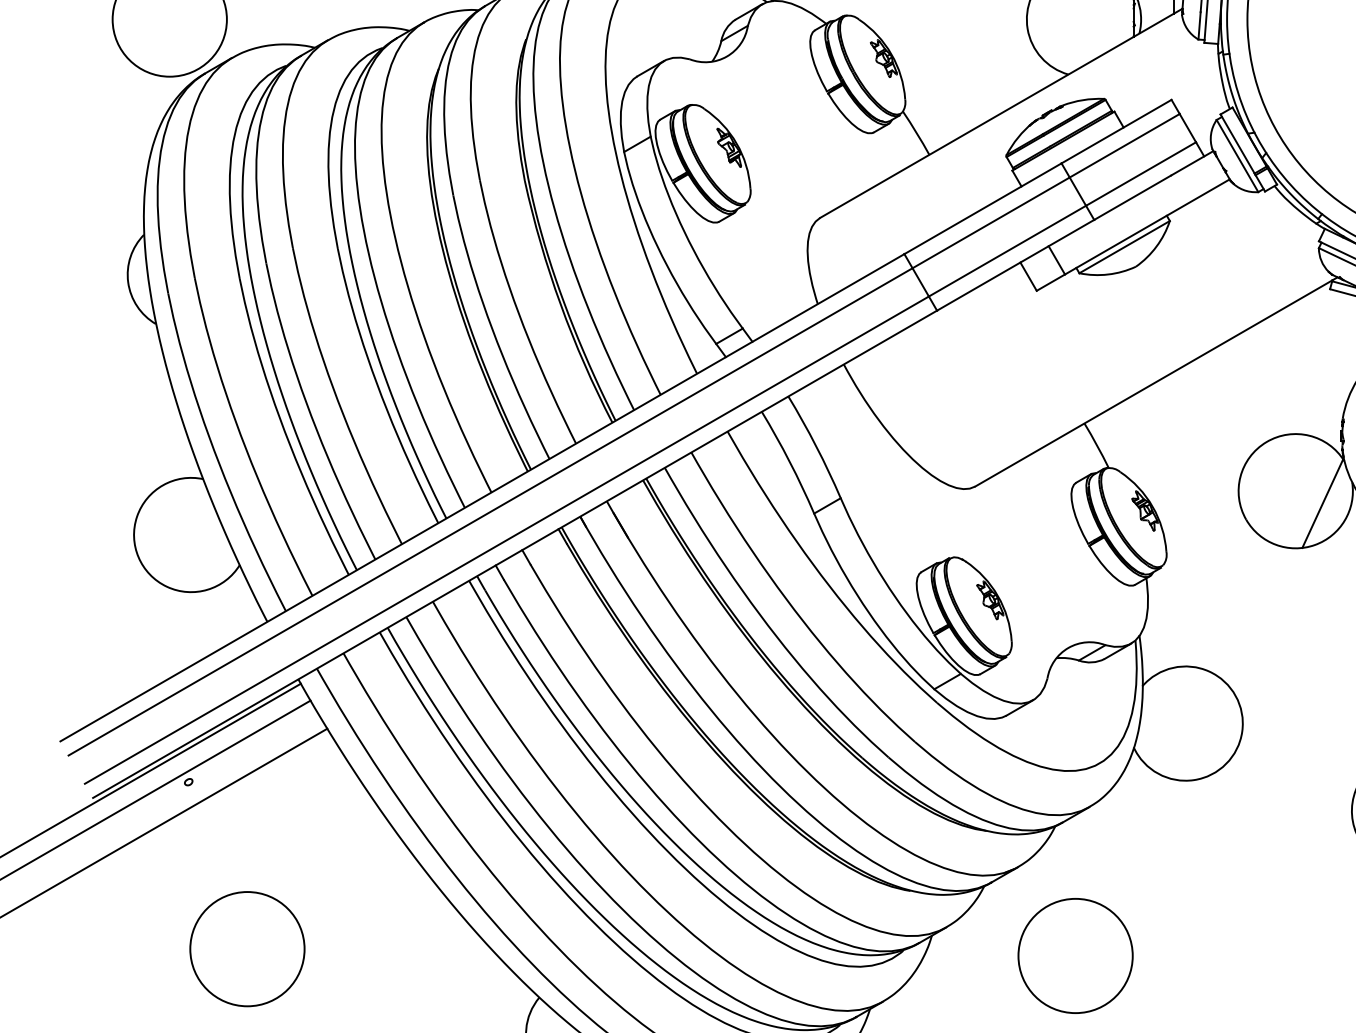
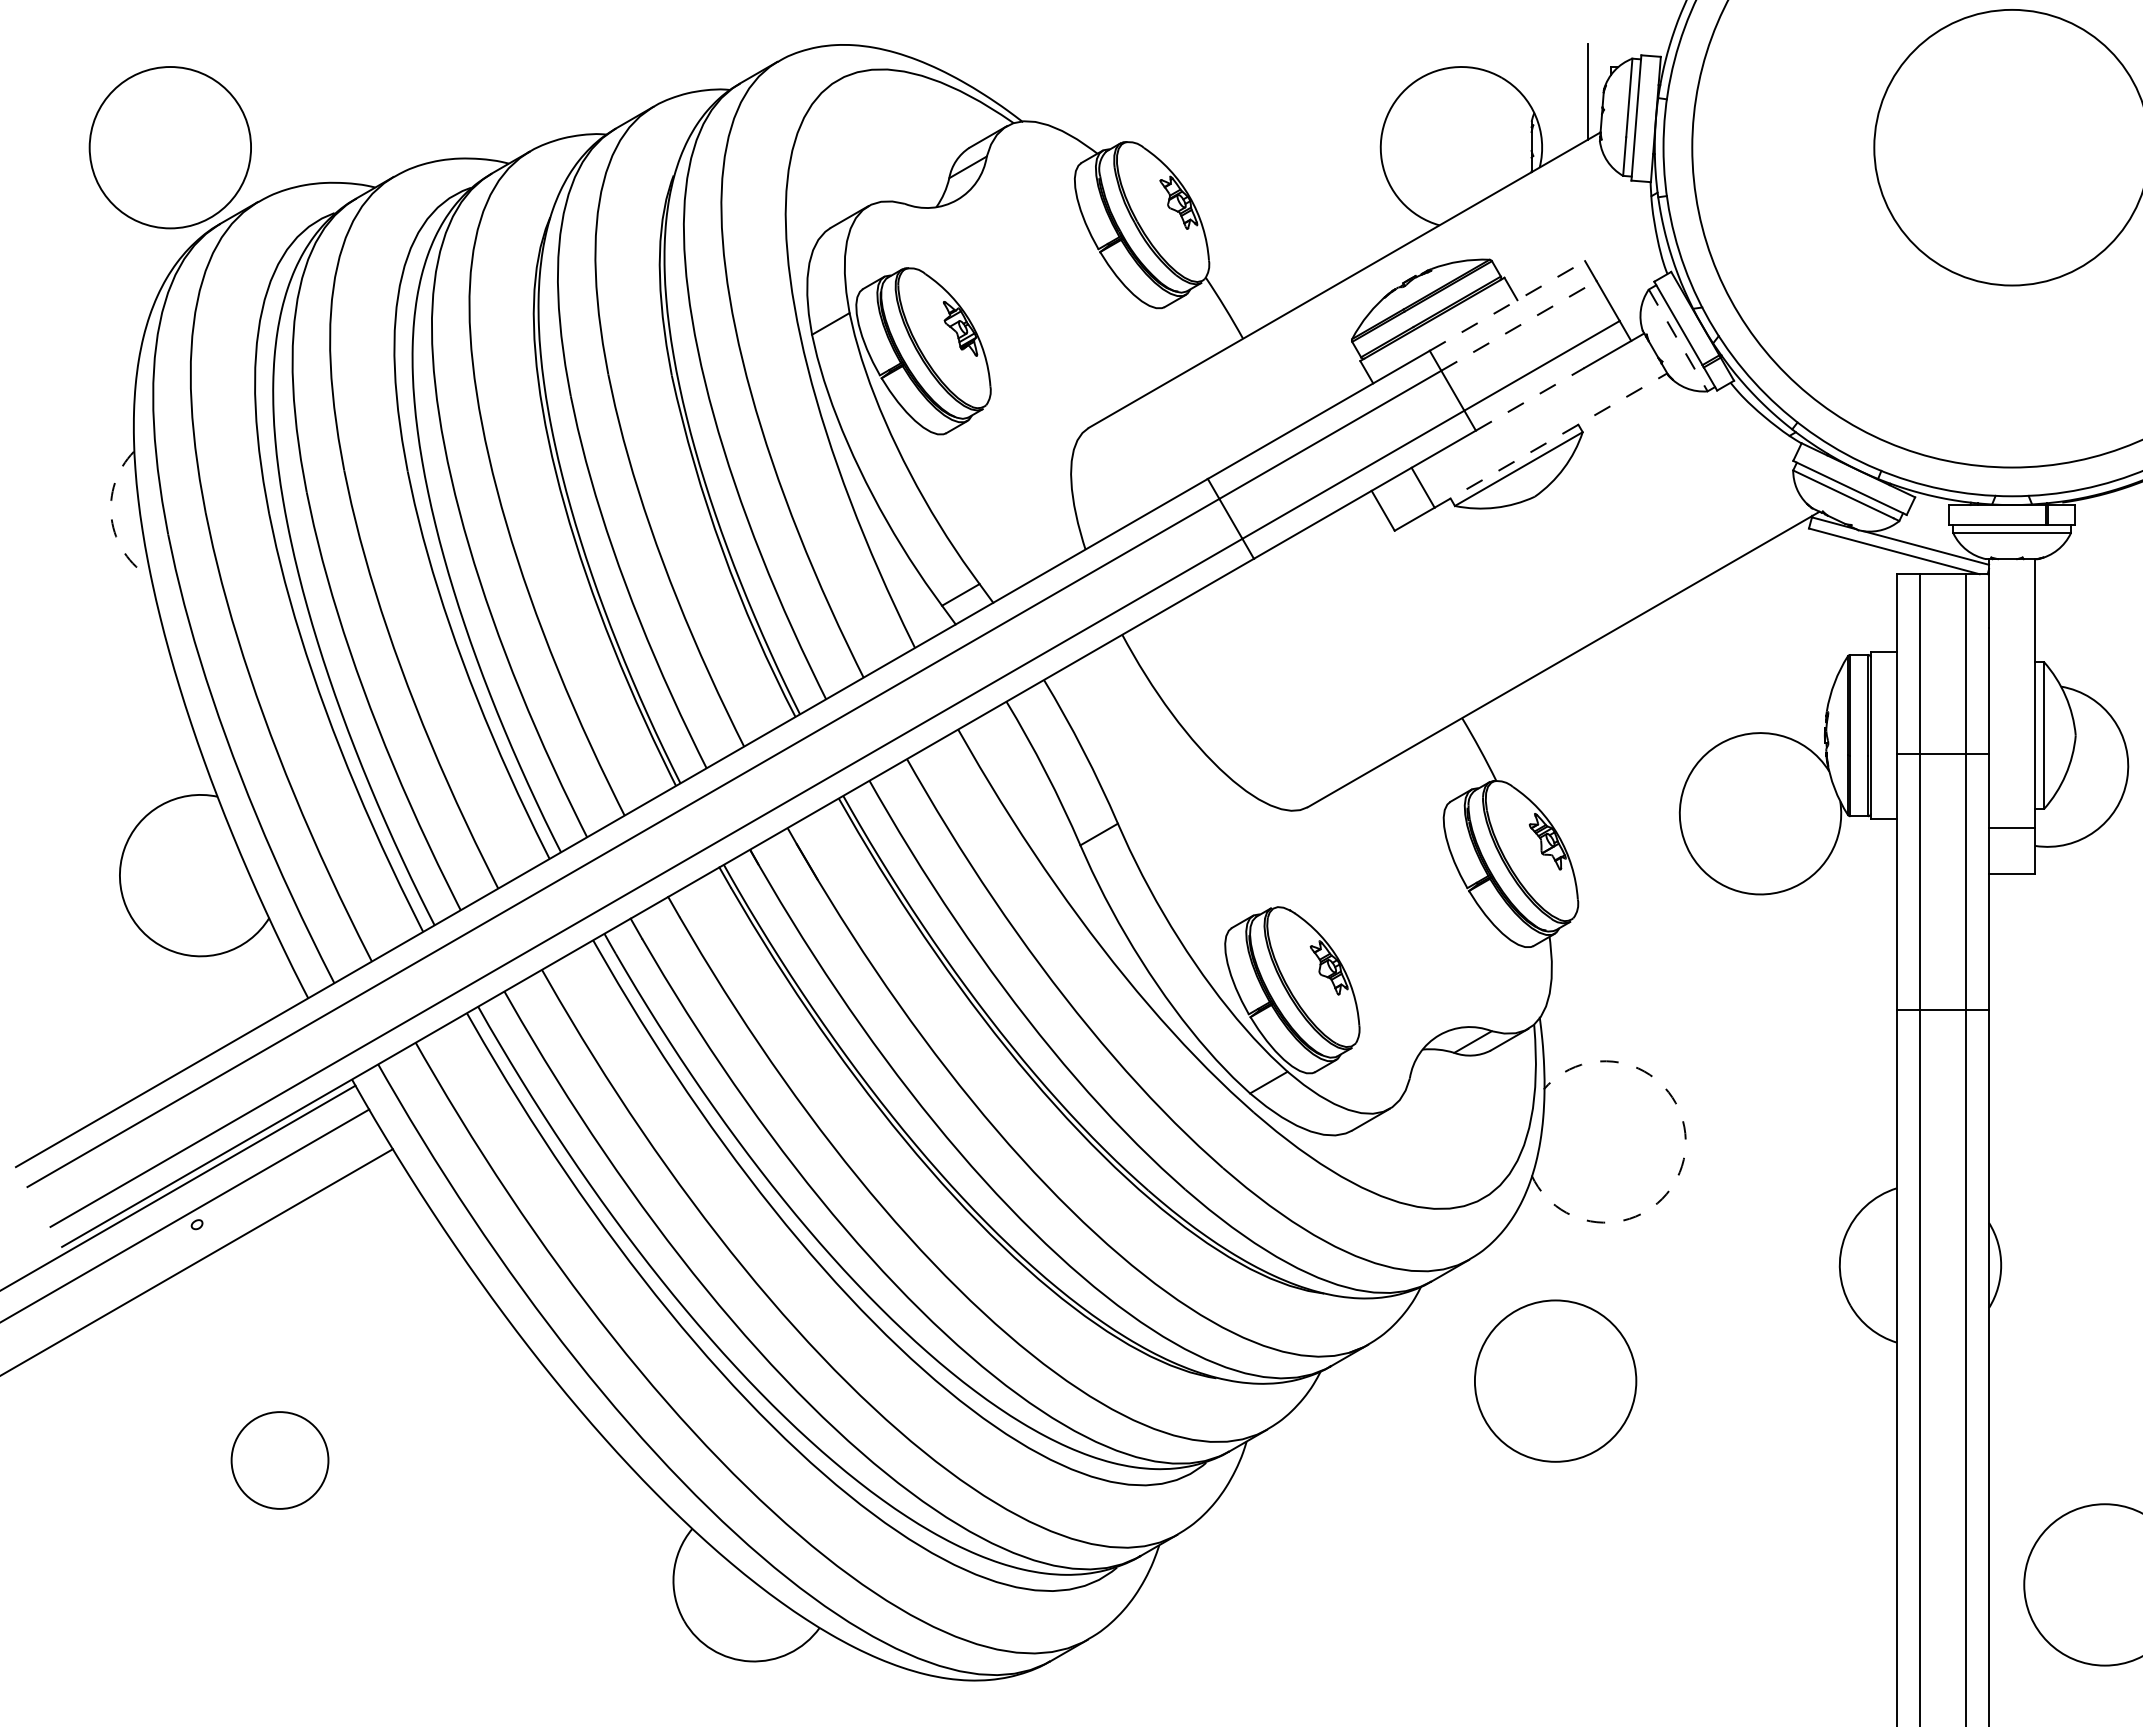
line: (1116, 131) -> (1507, 305), solid -> dashed
line: (1124, 145) -> (1518, 325), solid -> dashed
line: (1237, 156) -> (1678, 340), solid -> dashed
line: (1132, 197) -> (1530, 399), solid -> dashed
line: (1147, 226) -> (1551, 440), solid -> dashed
arc: (128, 282) -> (111, 518), solid -> dashed
line: (1322, 503) -> (1798, 830), removed
arc: (1241, 731) -> (1684, 1153), solid -> dashed
circle: (247, 949) -> (279, 1460), size x0.6
circle: (1075, 955) -> (1555, 1380), moved

